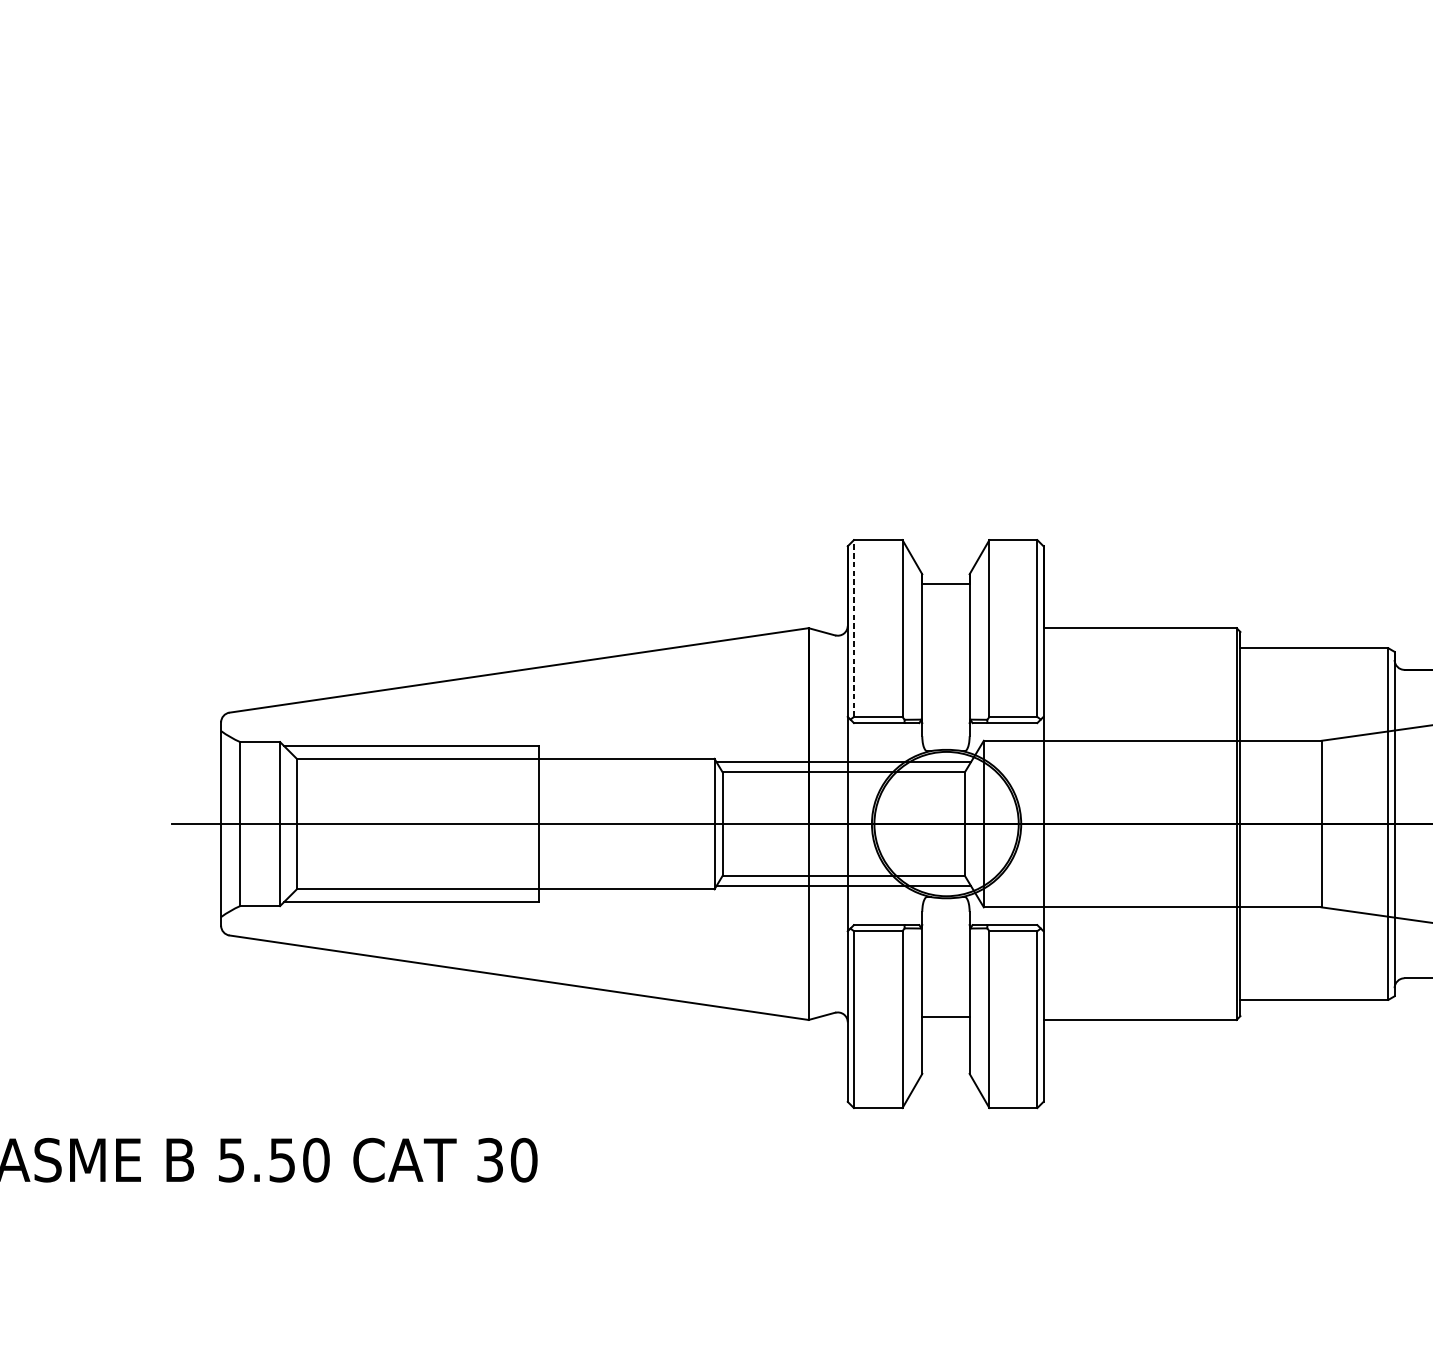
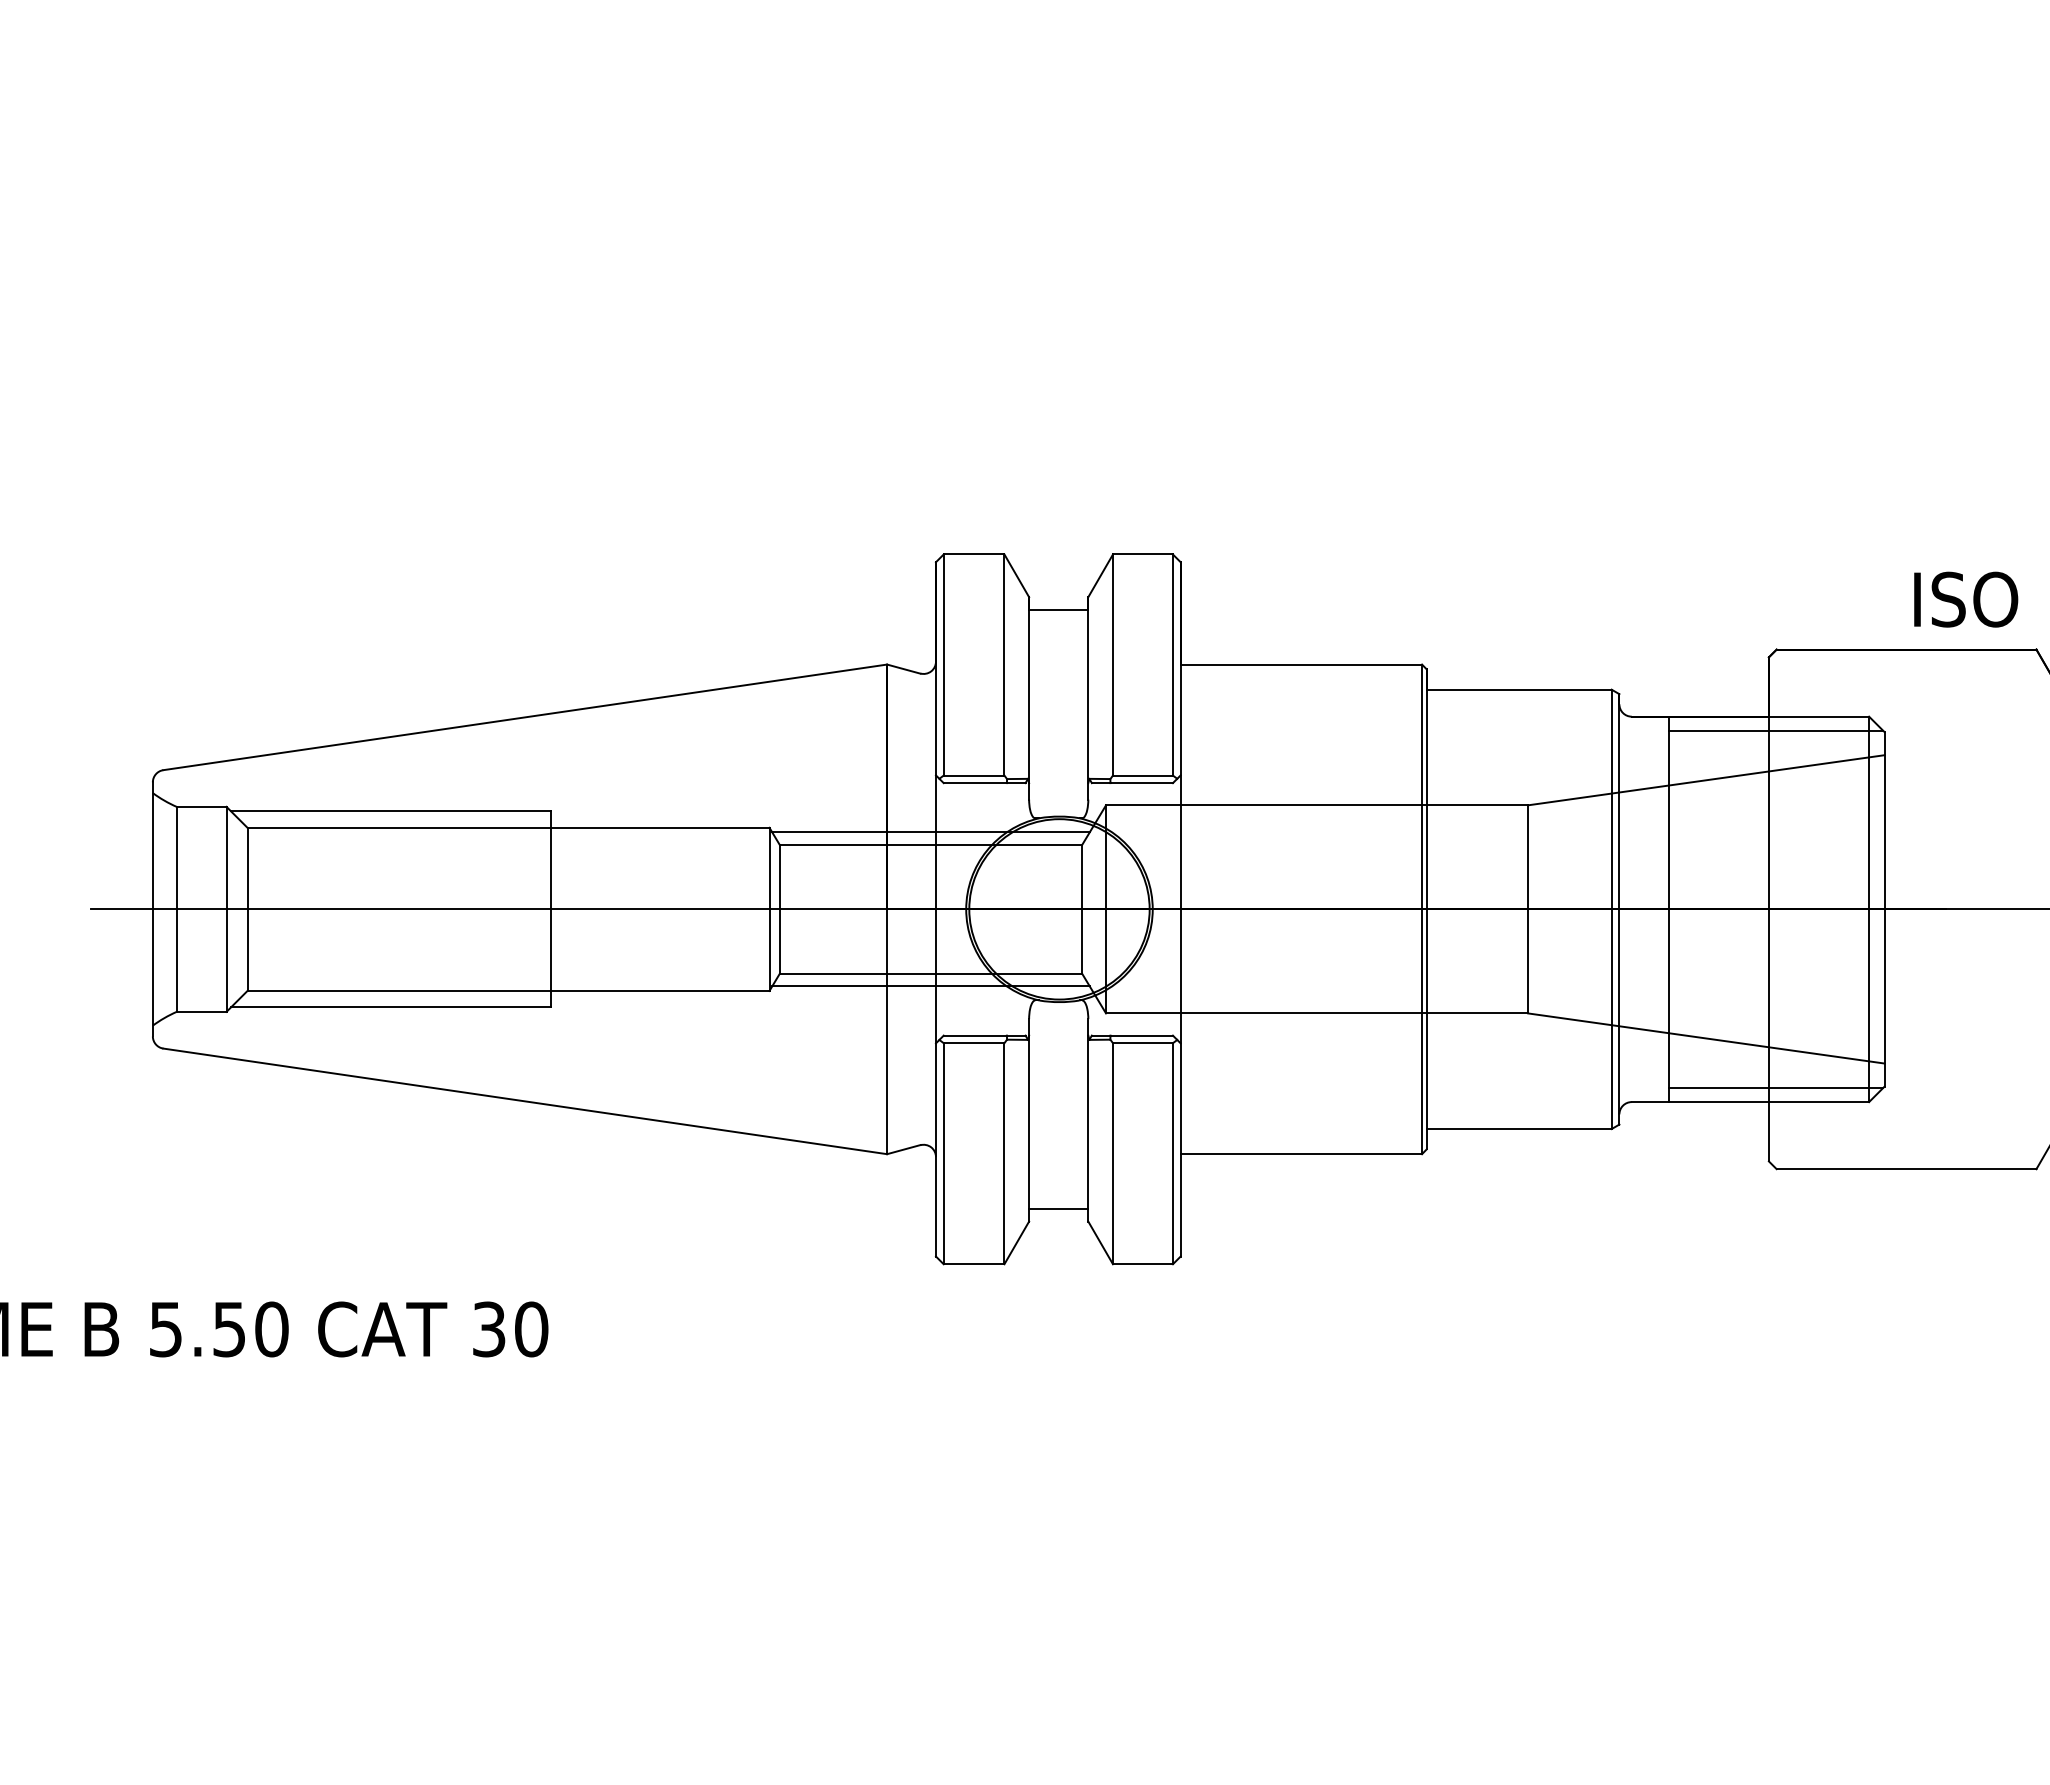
line: (853, 628) -> (943, 665), dashed -> solid
line: (945, 1017) -> (1058, 1209), moved

